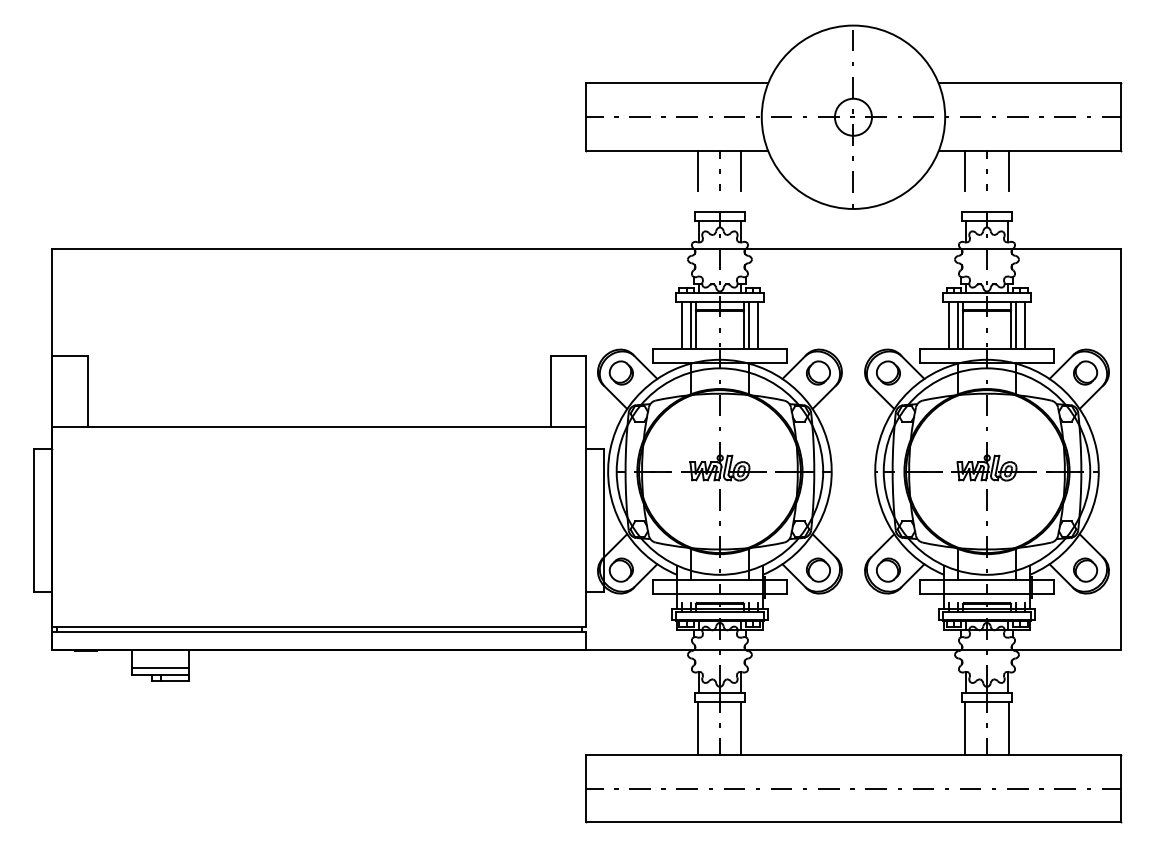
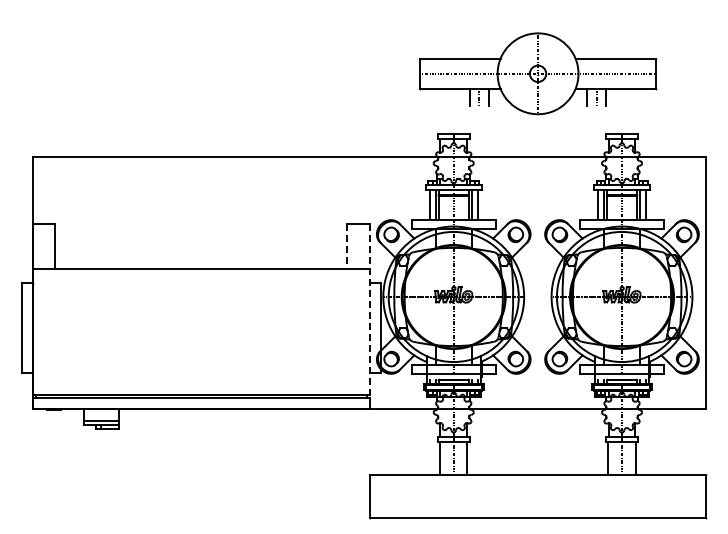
part: (854, 116) -> (538, 73), size x0.7
line: (551, 393) -> (347, 247), solid -> dashed
line: (586, 491) -> (369, 309), solid -> dashed
line: (852, 788) -> (537, 496), removed

